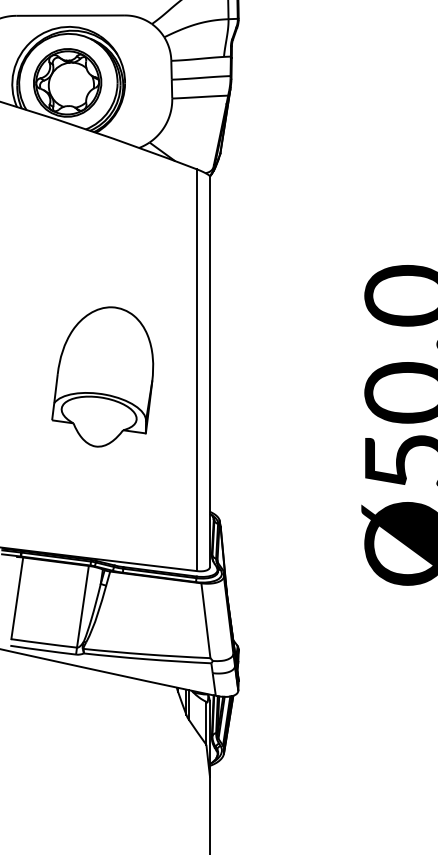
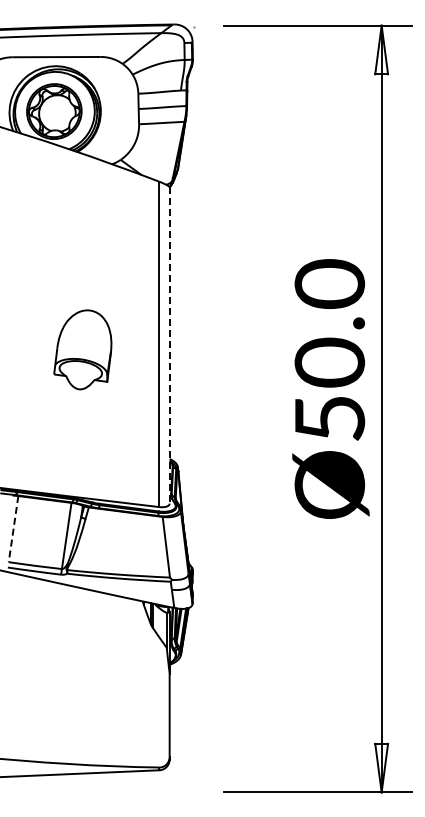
line: (209, 372) -> (169, 346), solid -> dashed
part: (102, 376) -> (82, 349), size x0.7
line: (17, 598) -> (13, 529), solid -> dashed

